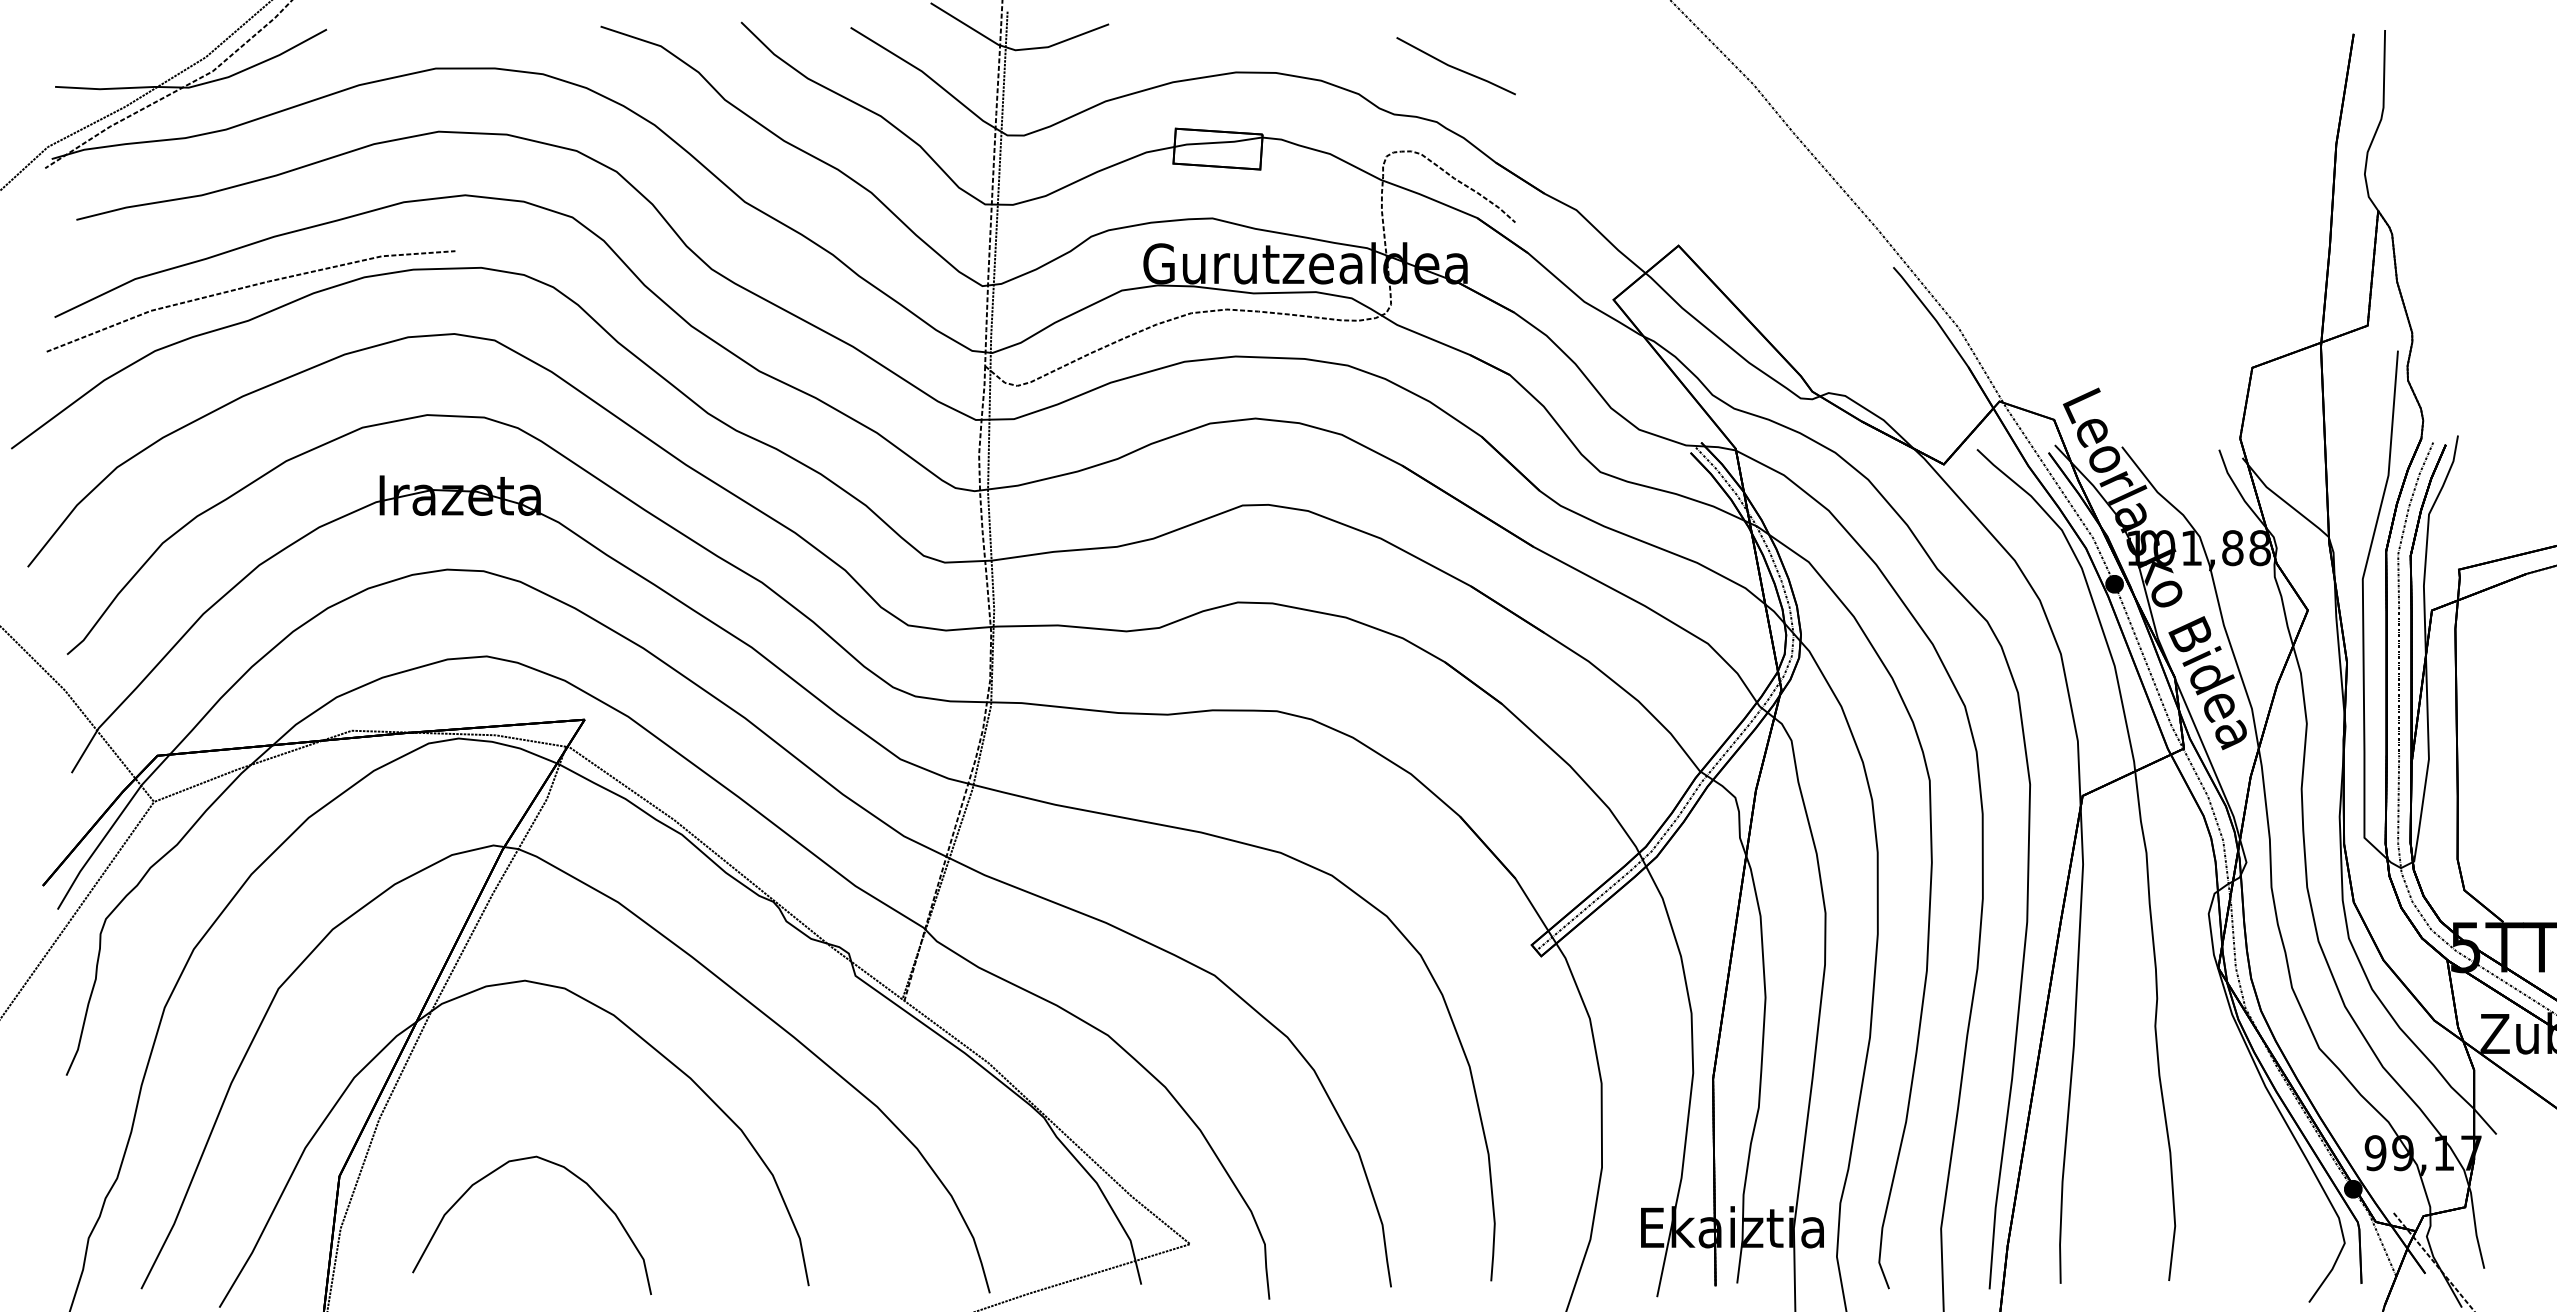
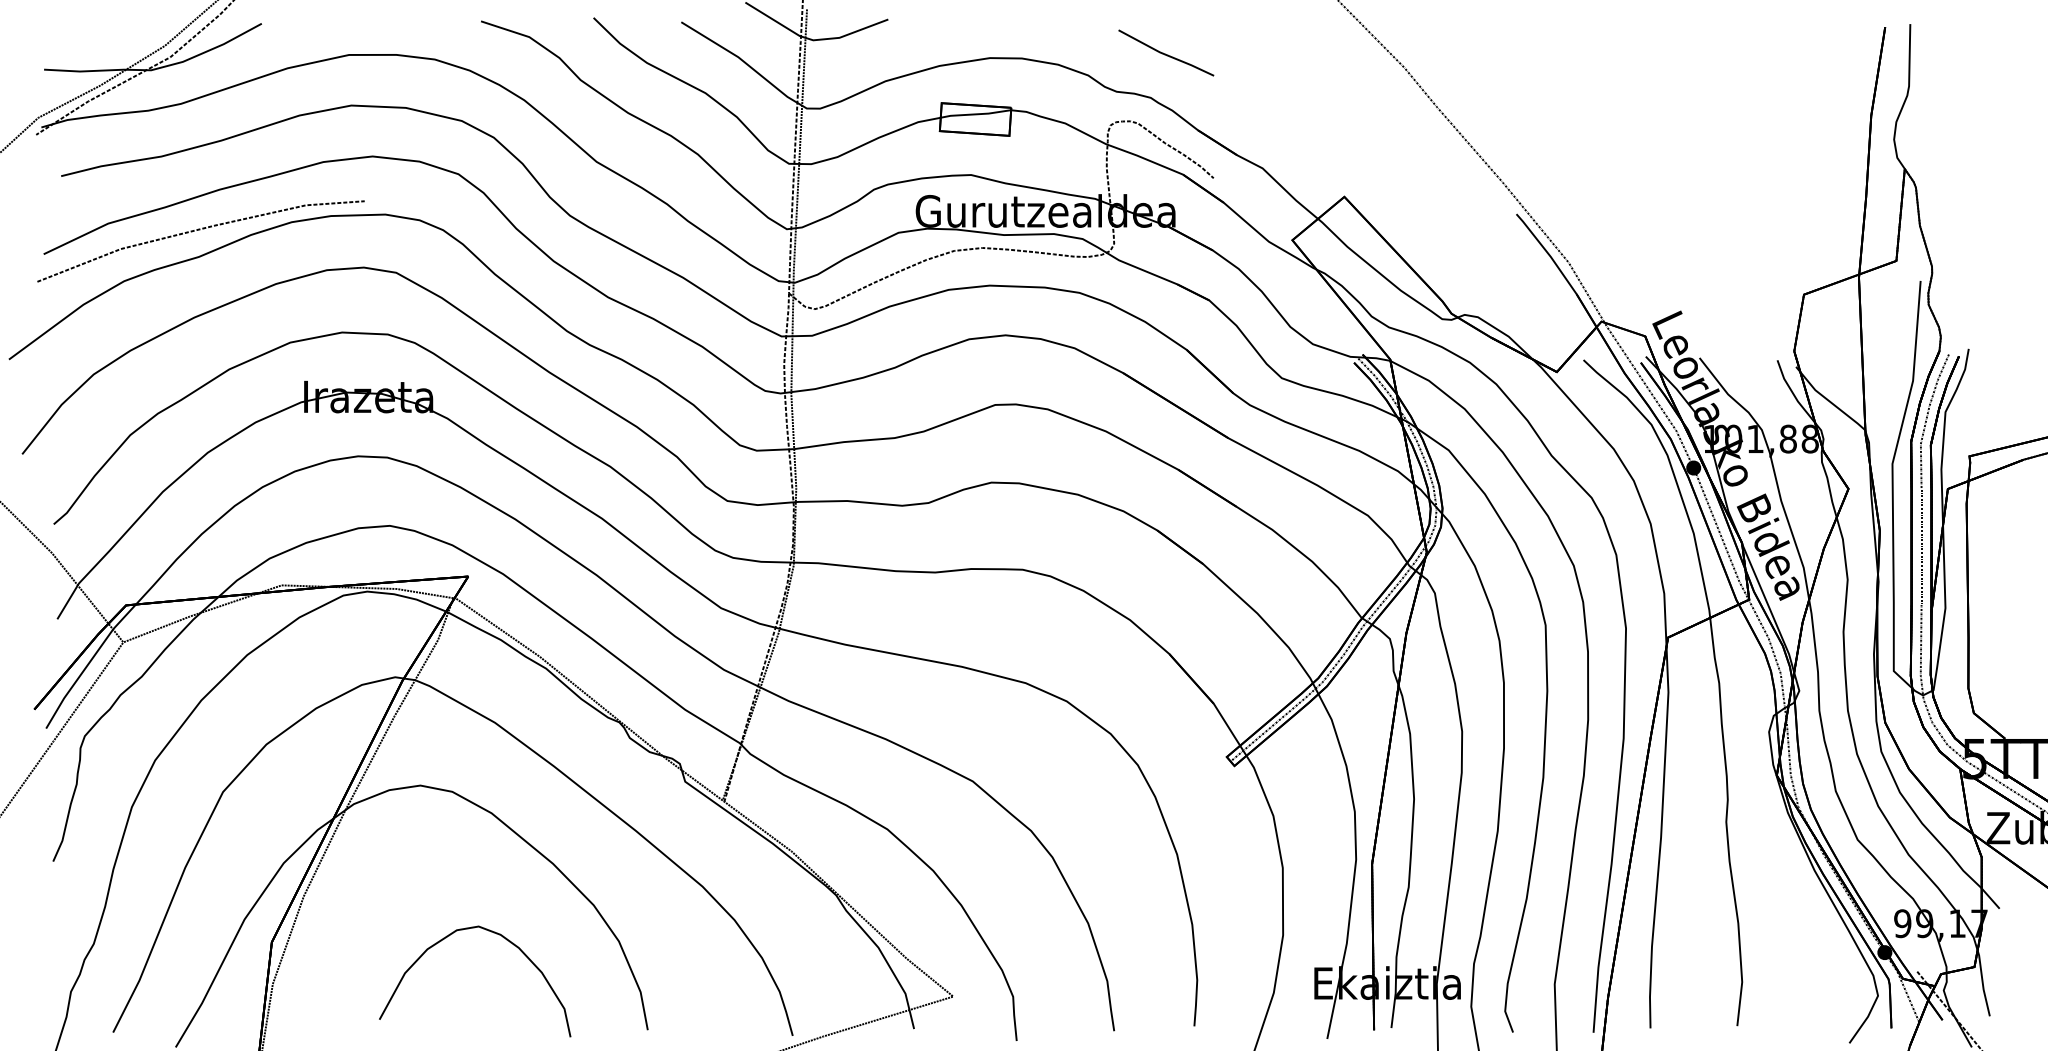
curve: (554, 1165) -> (493, 933), moved

